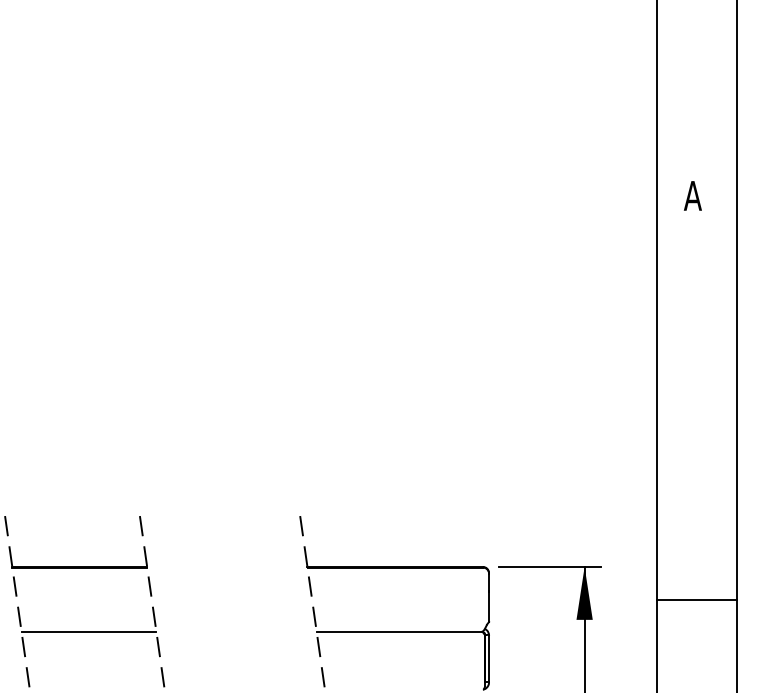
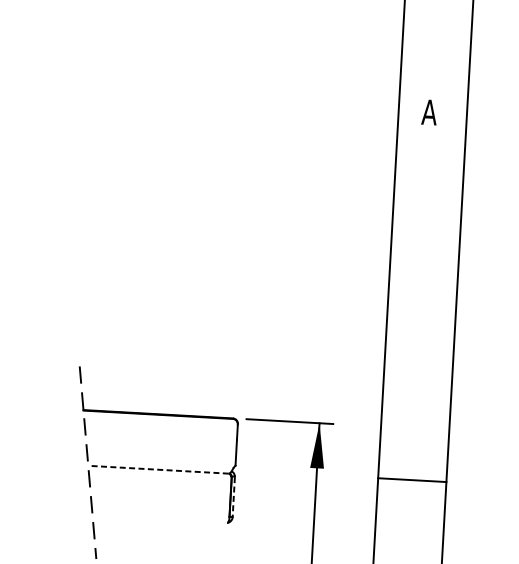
line: (696, 600) -> (411, 480), moved
line: (398, 631) -> (157, 469), solid -> dashed
line: (489, 659) -> (234, 497), solid -> dashed

